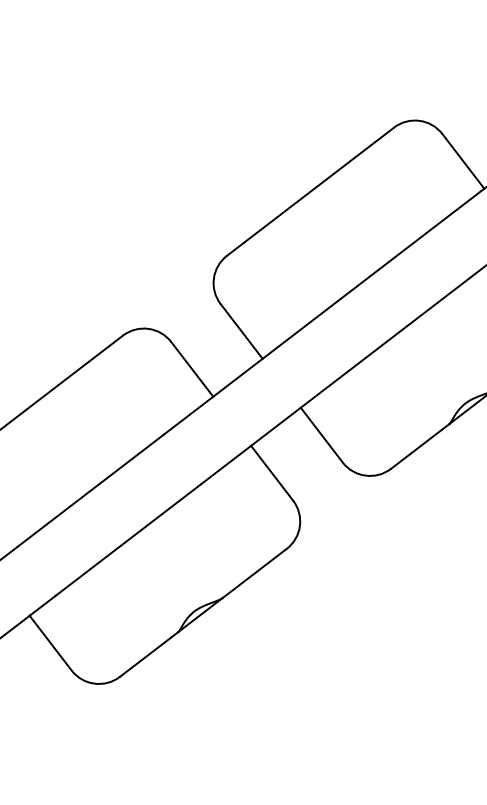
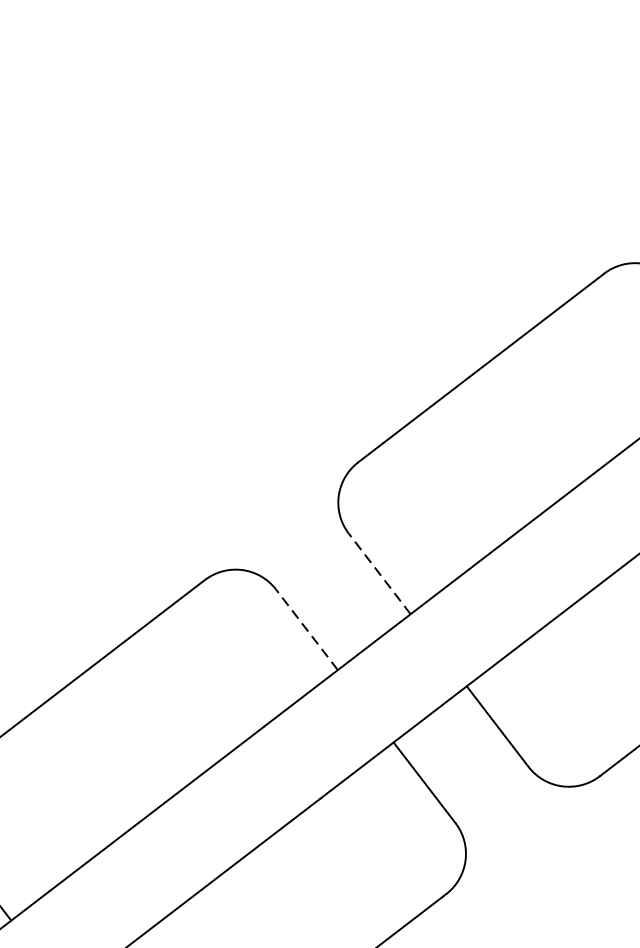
line: (241, 331) -> (379, 573), solid -> dashed
line: (191, 368) -> (305, 628), solid -> dashed

